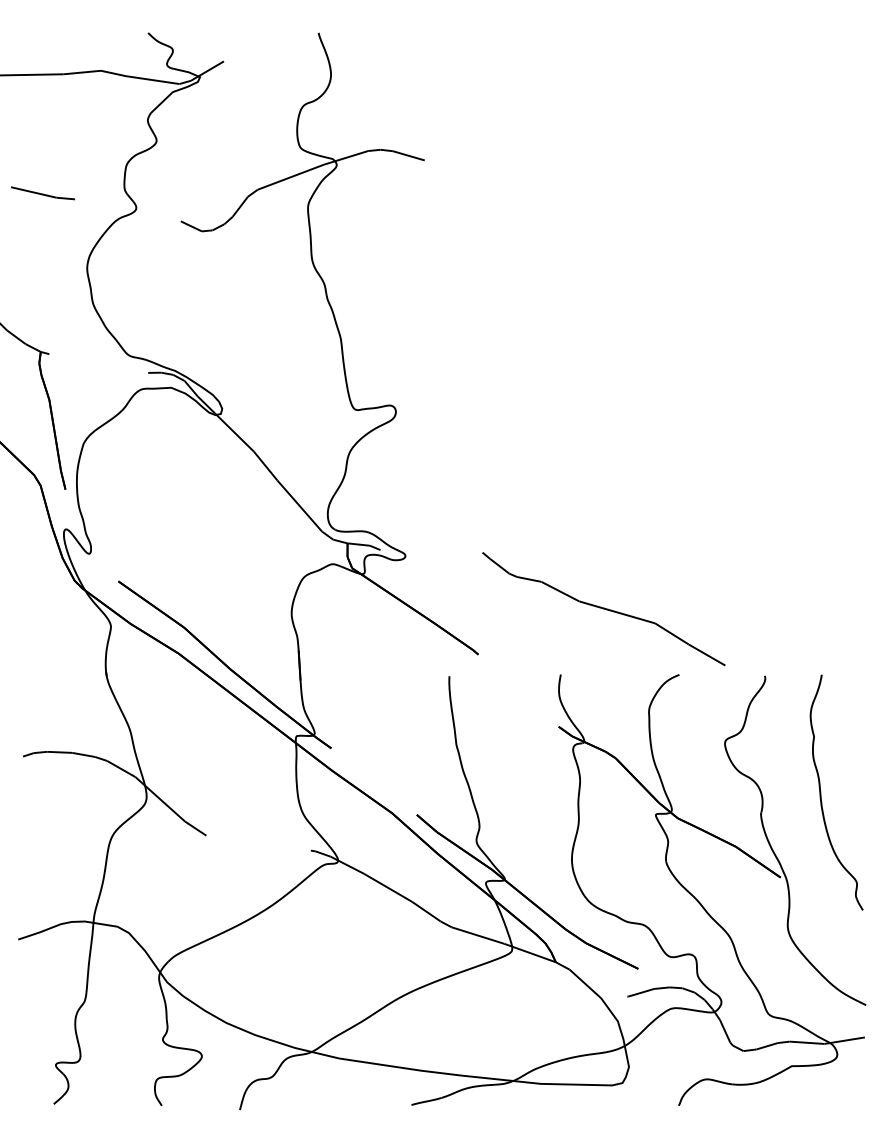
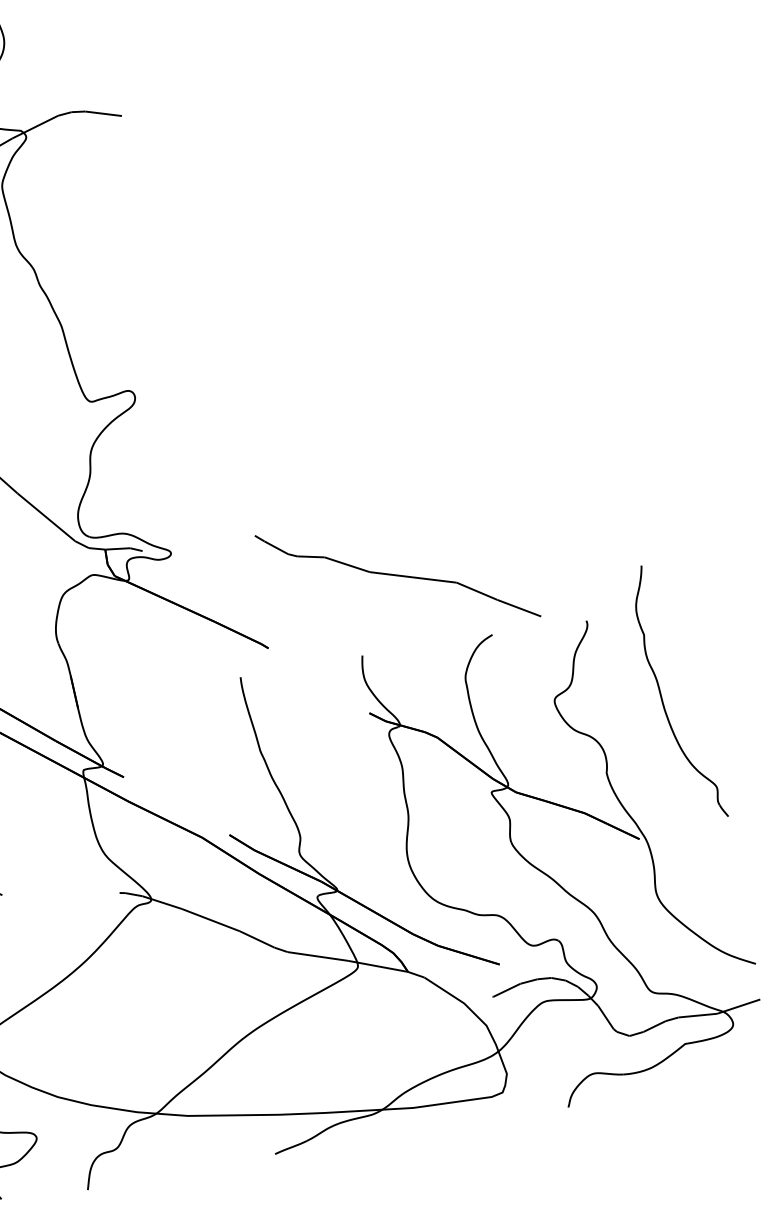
part: (821, 792) -> (662, 694), moved

